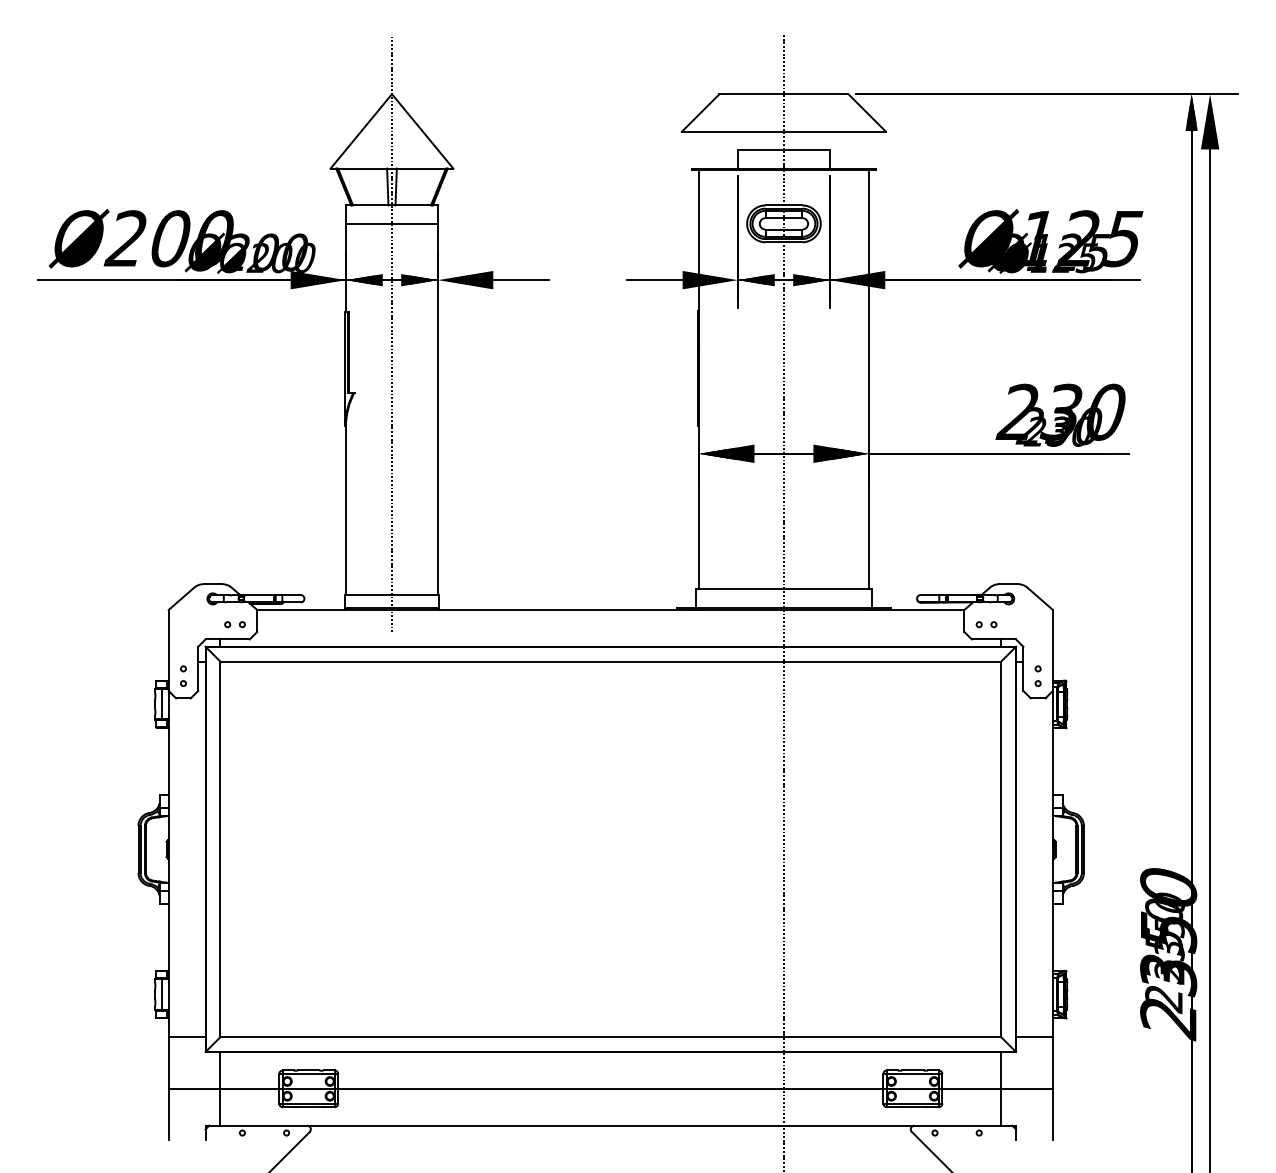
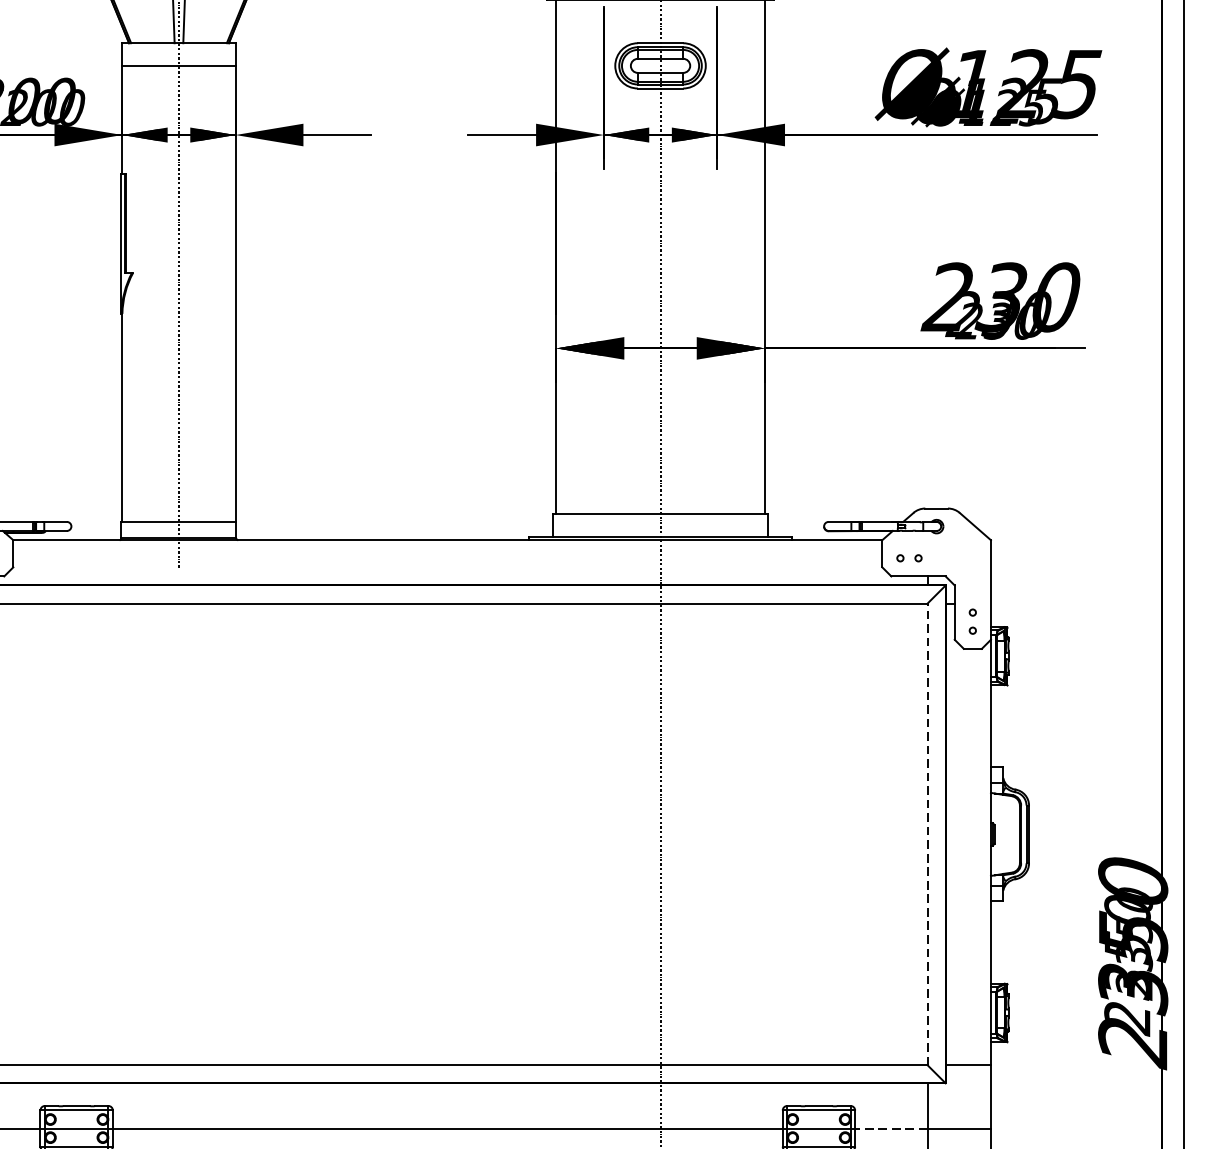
line: (1001, 849) -> (927, 834), solid -> dashed
line: (971, 1088) -> (890, 1128), solid -> dashed

